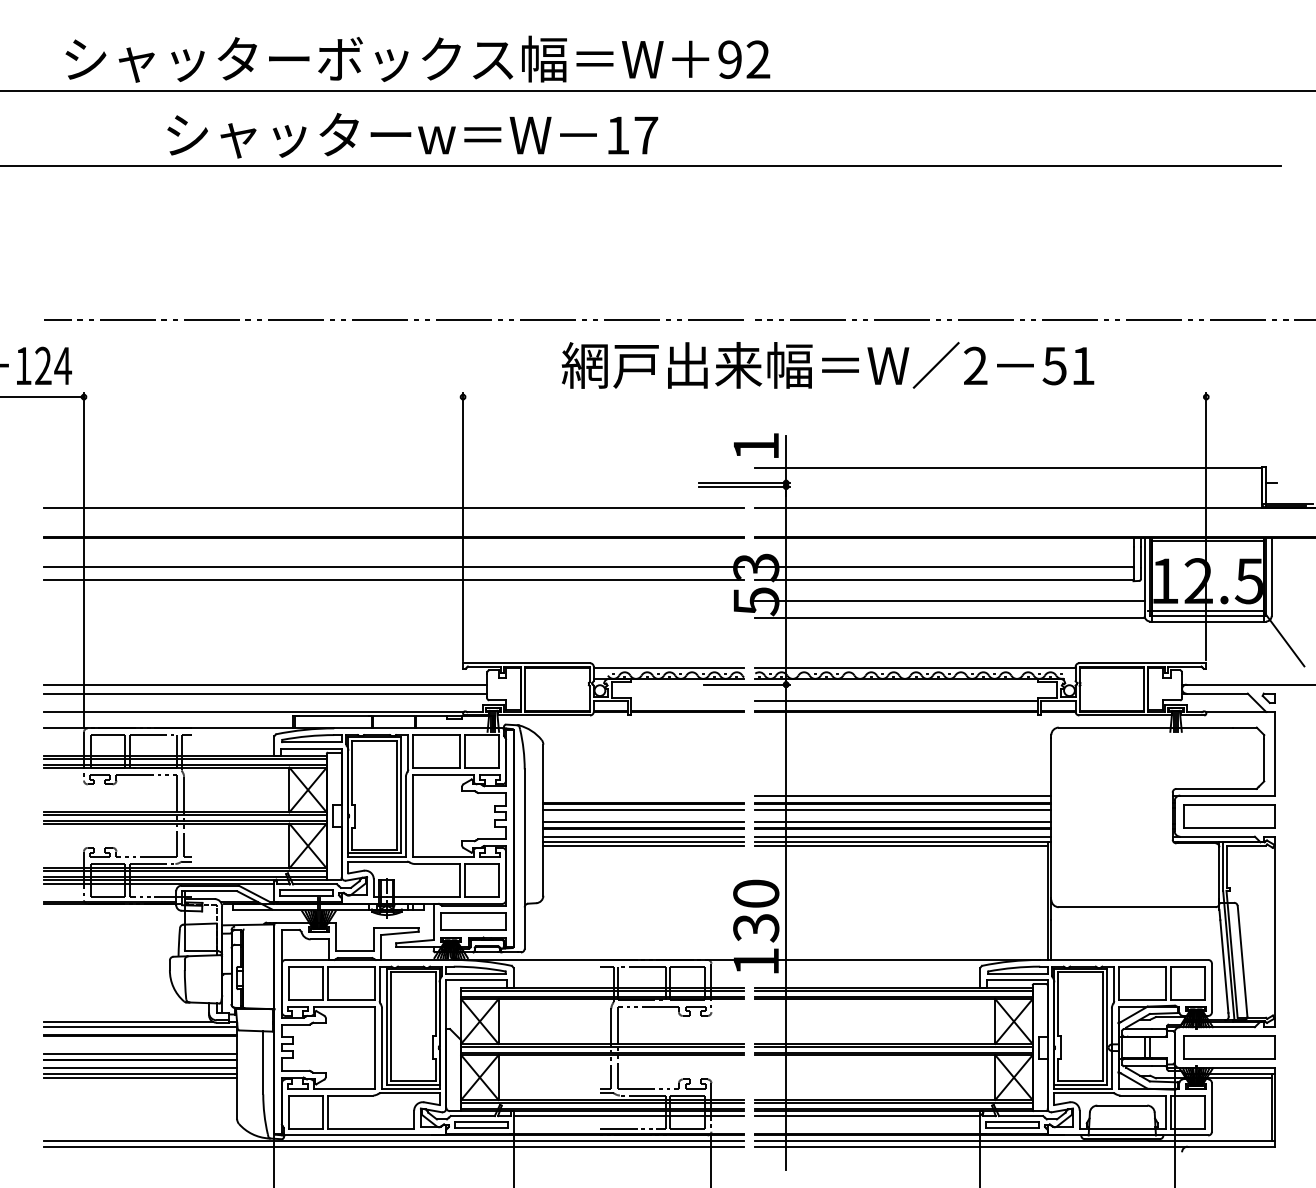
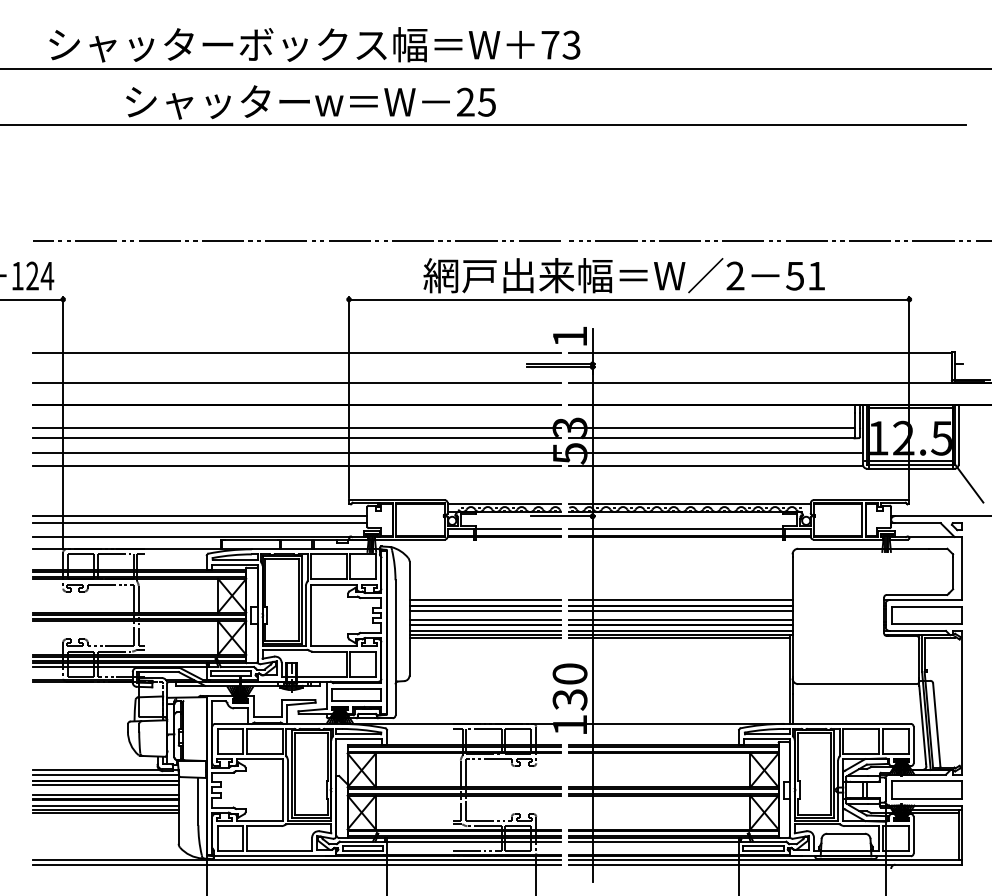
text: (743, 58) -> (560, 44), 92 -> 73
text: (632, 134) -> (476, 101), 17 -> 25
line: (835, 397) -> (629, 299), added
line: (393, 468) -> (296, 353), added
line: (393, 601) -> (296, 453), added
line: (393, 617) -> (296, 465), added
line: (686, 700) -> (517, 528), added
line: (642, 796) -> (484, 600), added
line: (140, 1041) -> (105, 785), added

